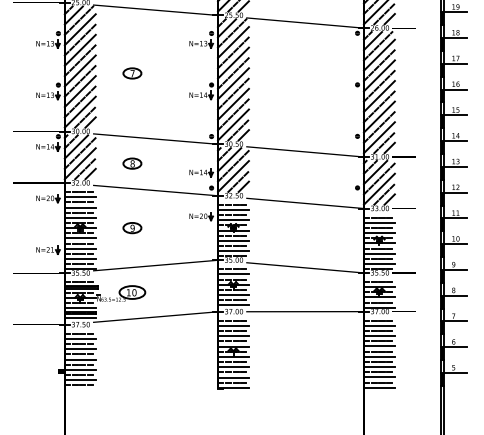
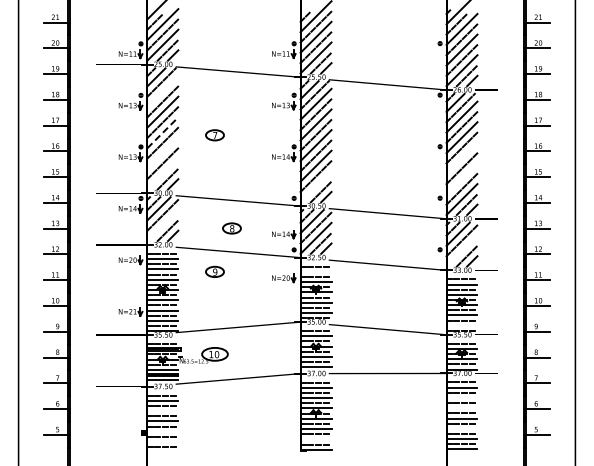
line: (79, 29) -> (162, 91), removed
line: (79, 70) -> (162, 132), solid -> dashed
line: (79, 90) -> (162, 152), removed
line: (378, 95) -> (461, 157), removed
line: (79, 111) -> (162, 173), removed
line: (378, 116) -> (461, 178), removed
line: (232, 124) -> (315, 186), removed
line: (79, 163) -> (162, 225), removed
part: (131, 163) -> (231, 228), moved
line: (378, 188) -> (461, 250), removed
line: (232, 209) -> (315, 271), removed
part: (131, 227) -> (214, 271), moved
line: (378, 263) -> (461, 325), removed
line: (378, 335) -> (461, 397), removed
line: (378, 346) -> (461, 408), removed
line: (79, 349) -> (162, 411), removed
line: (378, 366) -> (461, 428), removed
line: (79, 369) -> (162, 431), removed
line: (232, 377) -> (315, 439), removed
line: (79, 380) -> (162, 442), removed

